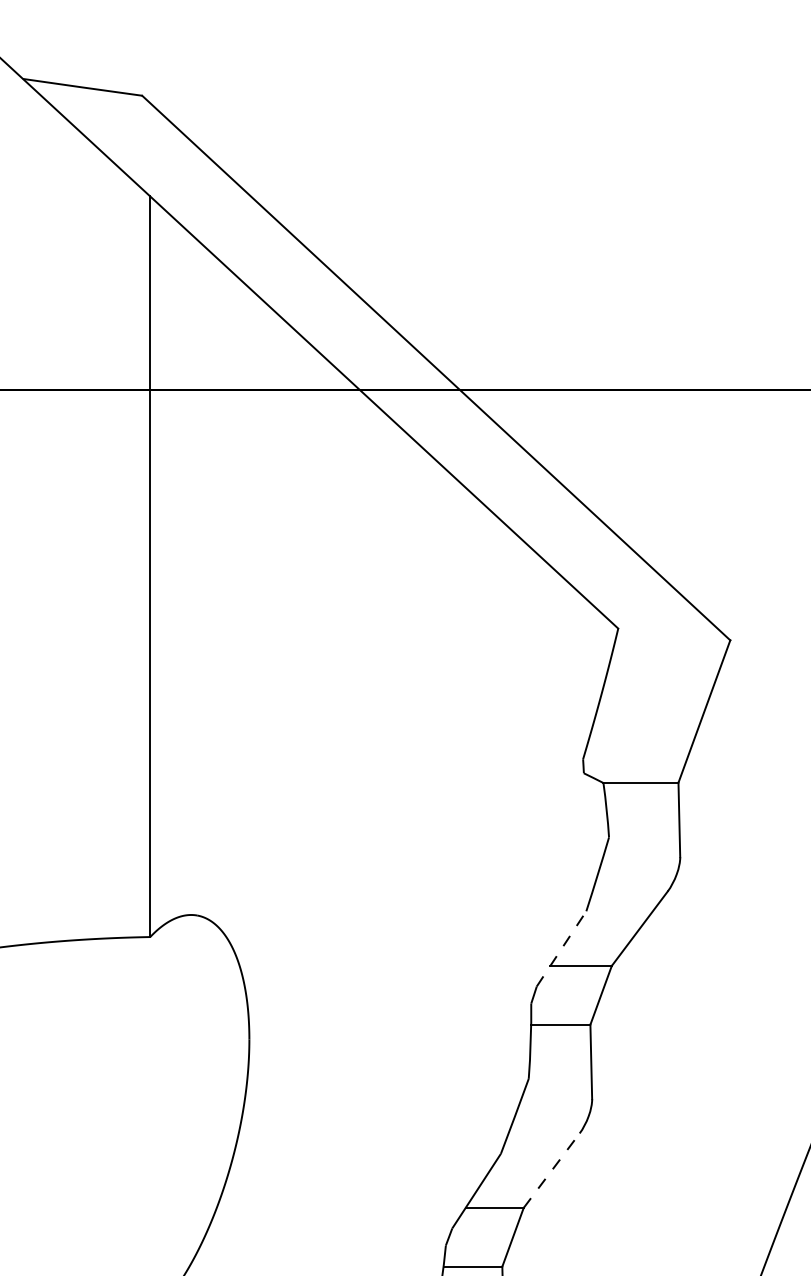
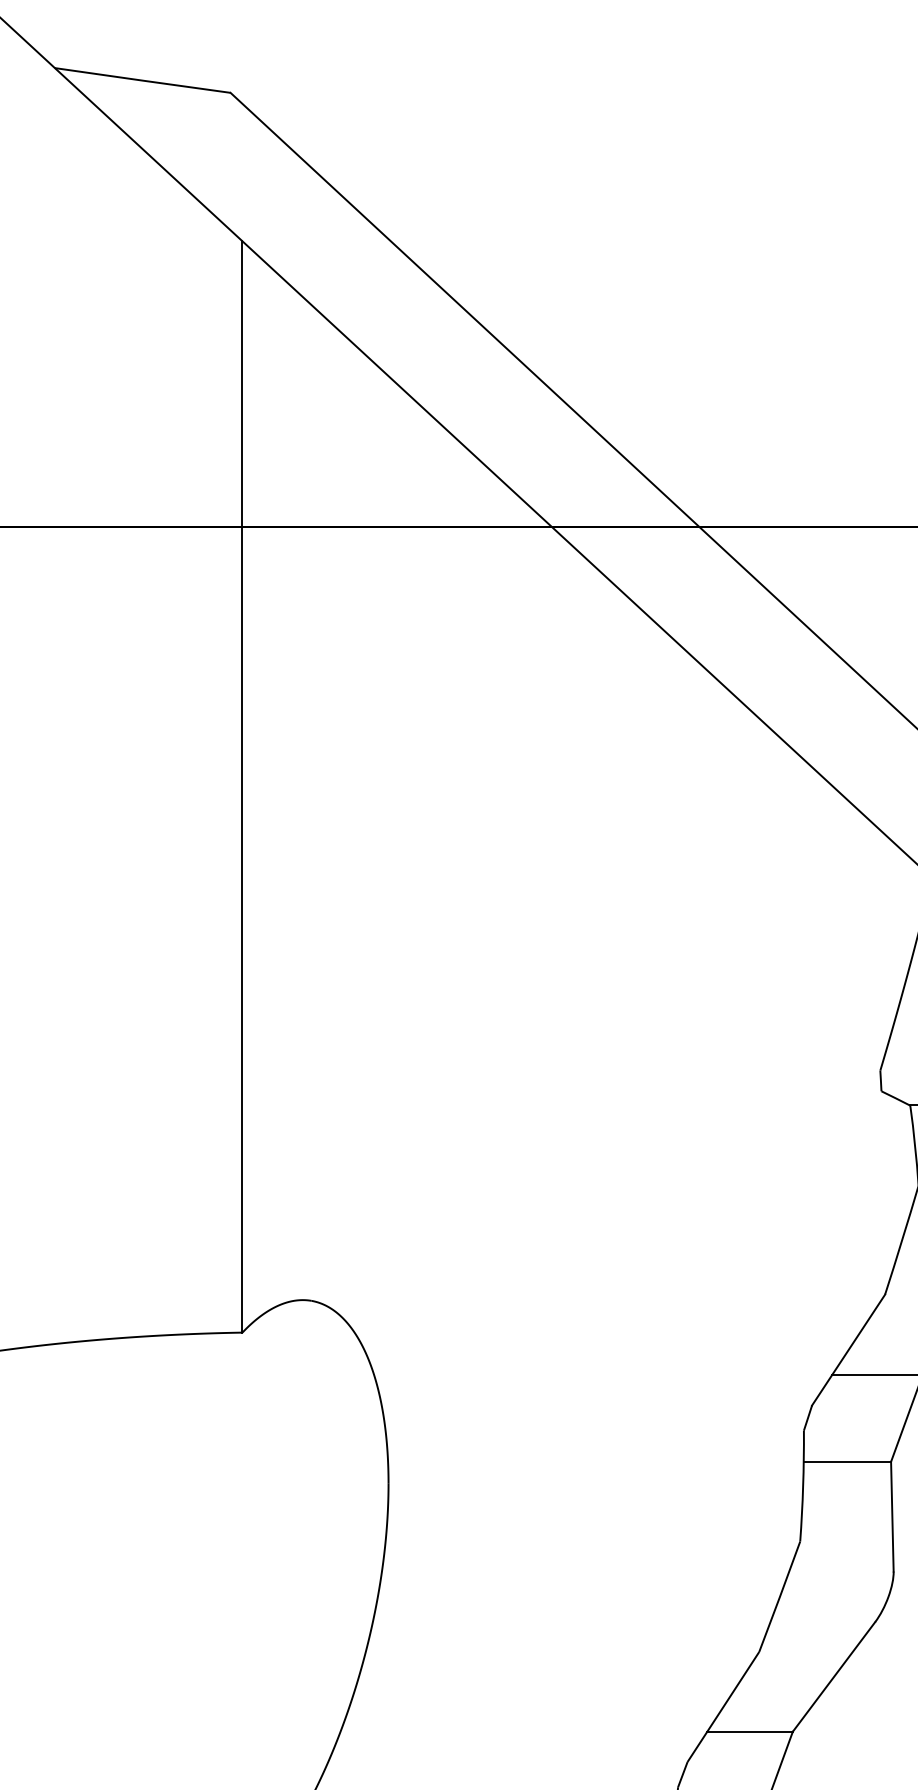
line: (561, 948) -> (848, 1349), dashed -> solid
line: (551, 1170) -> (833, 1676), dashed -> solid

